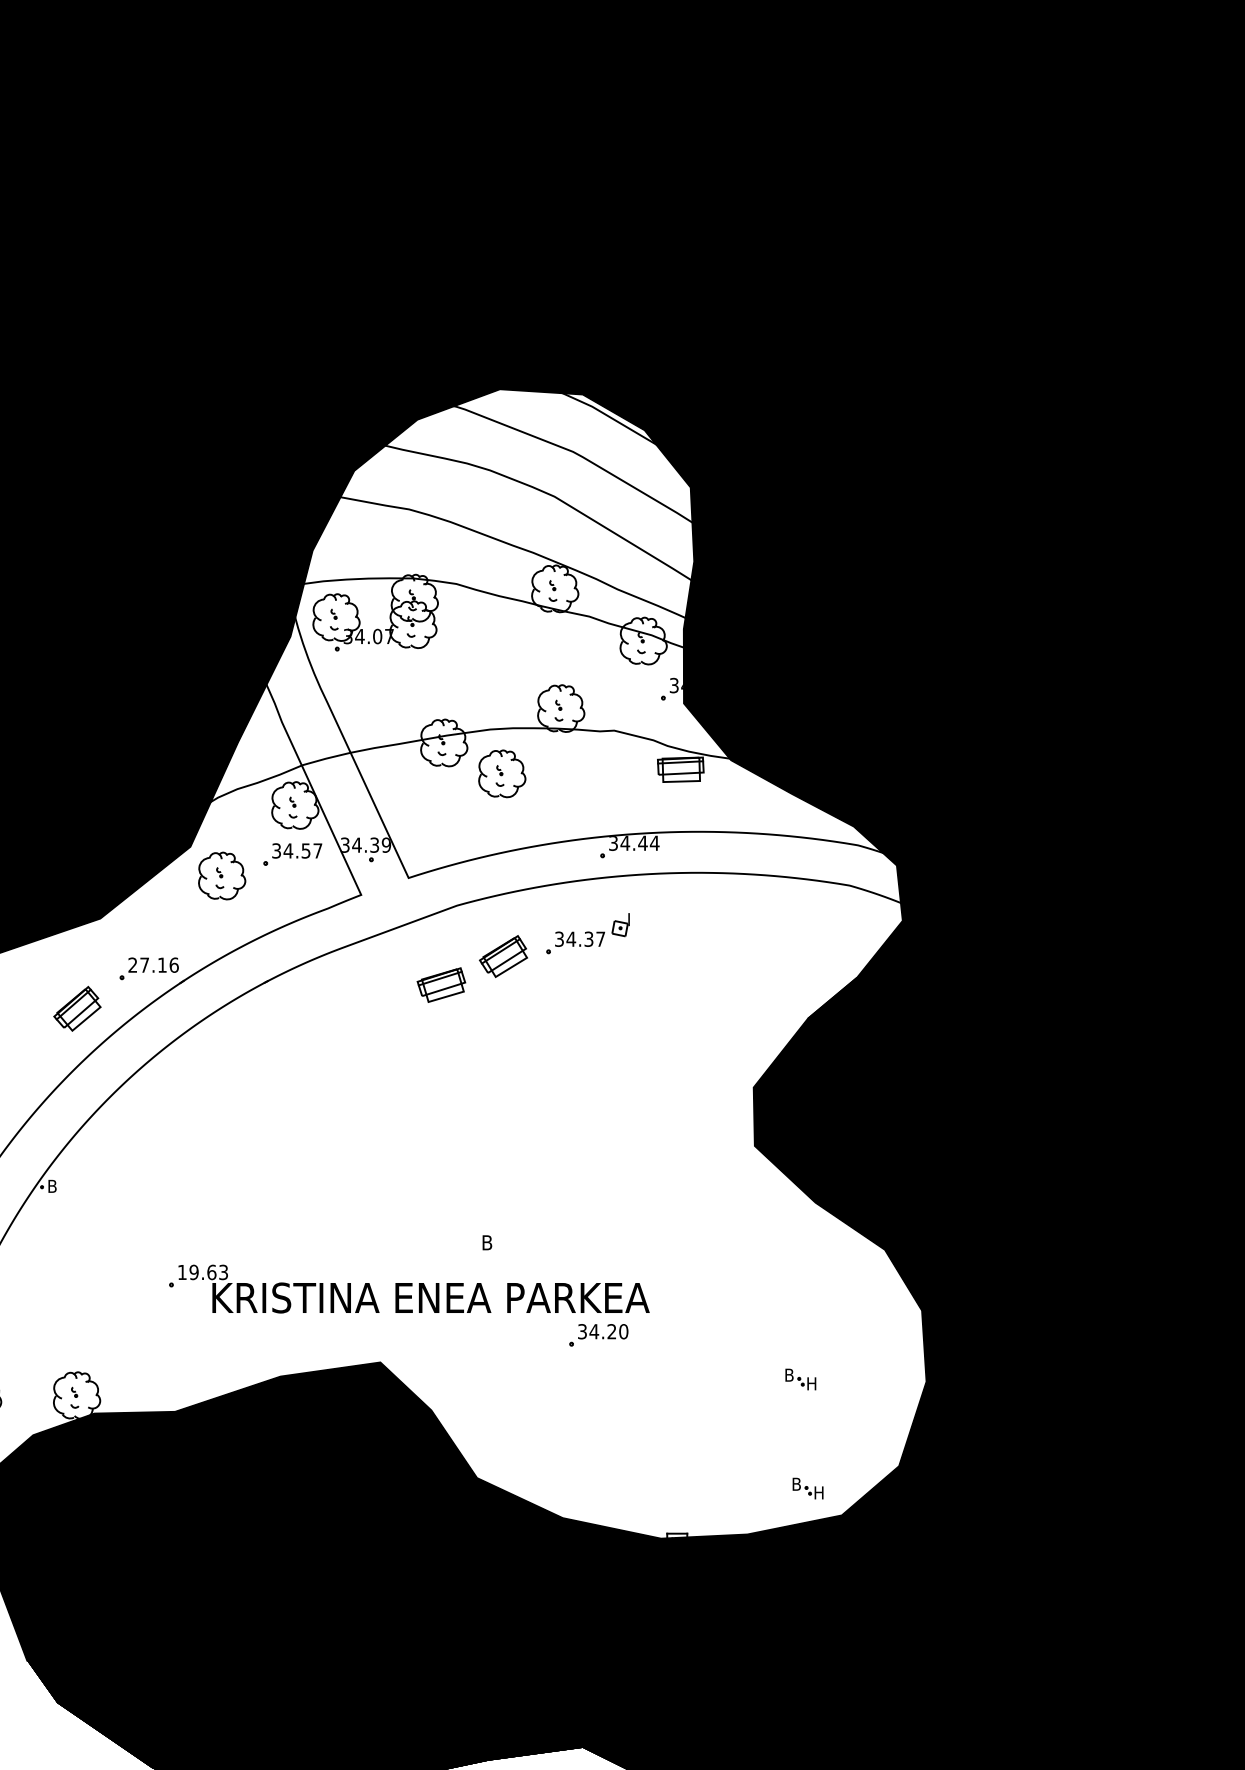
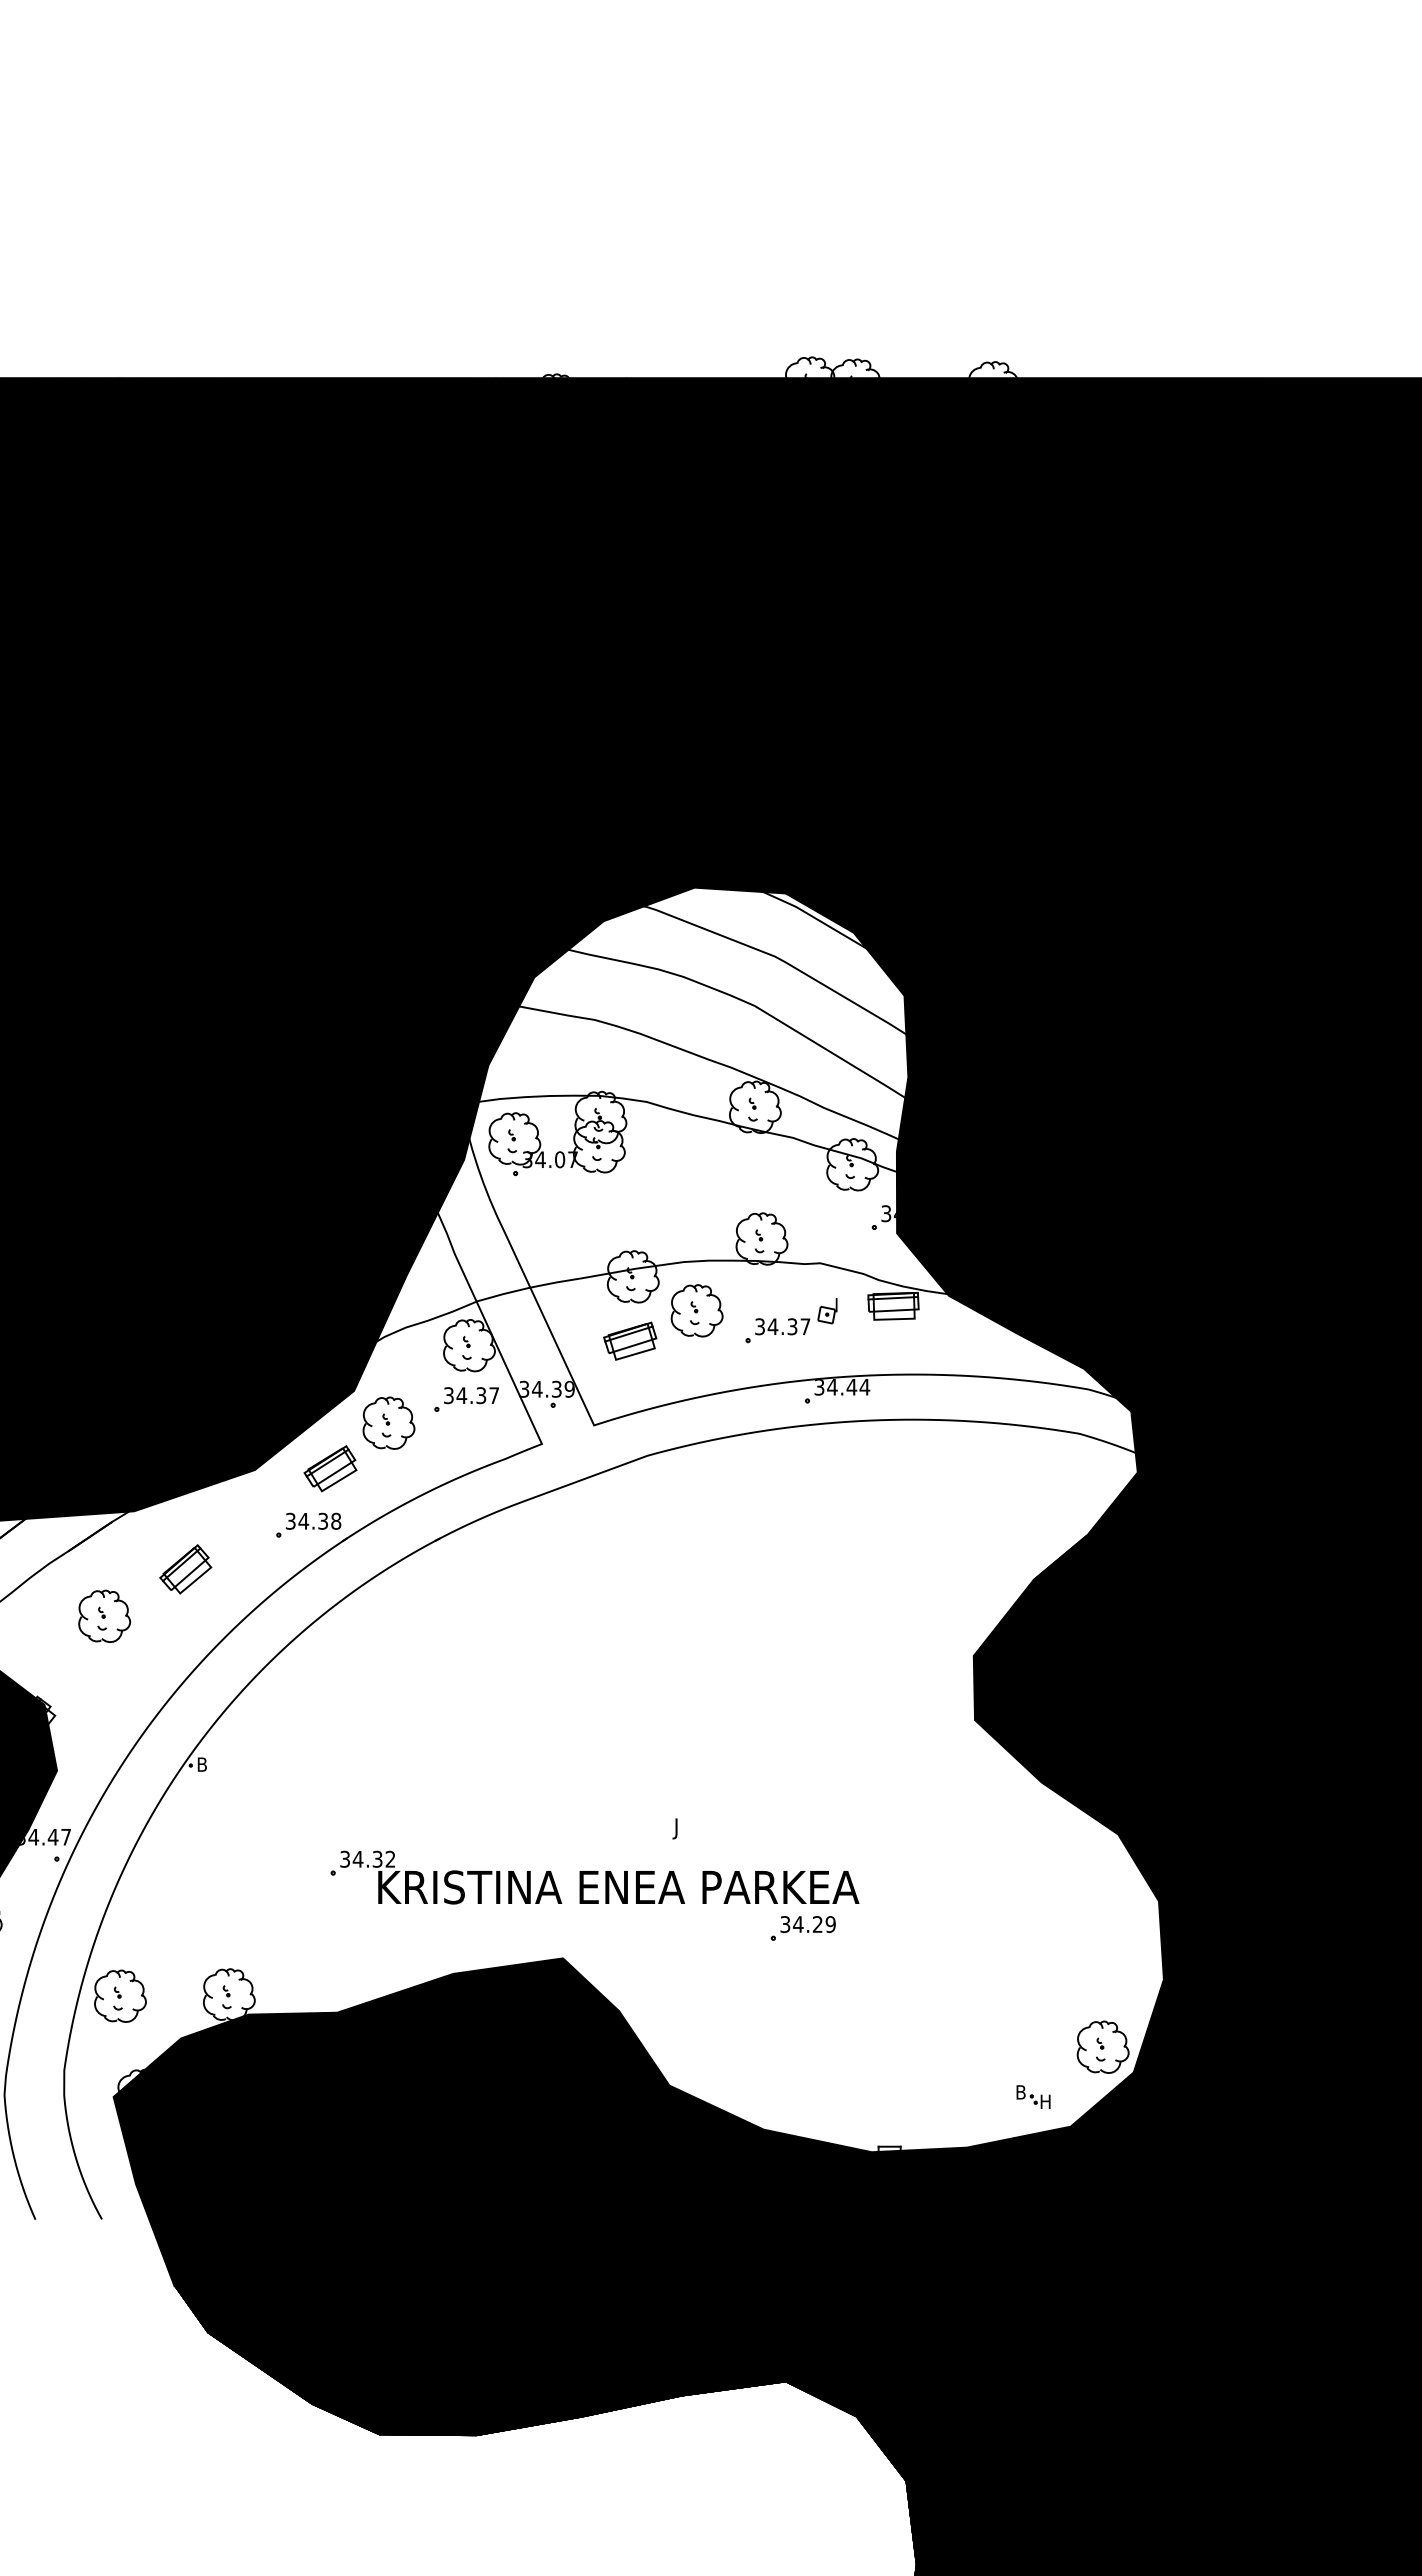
text: (306, 850) -> (481, 1395), 34.57 -> 34.37
part: (588, 933) -> (791, 1320), moved
part: (503, 956) -> (330, 1468), moved
text: (153, 964) -> (313, 1520), 27.16 -> 34.38
part: (441, 984) -> (630, 1340), moved
part: (77, 1008) -> (185, 1569), moved
text: (485, 1244) -> (678, 1828), B -> J
text: (202, 1271) -> (367, 1858), 19.63 -> 34.32
text: (623, 1331) -> (830, 1924), 34.20 -> 34.29
part: (800, 1378) -> (1025, 1976), removed
part: (870, 1442) -> (1102, 2046), added

